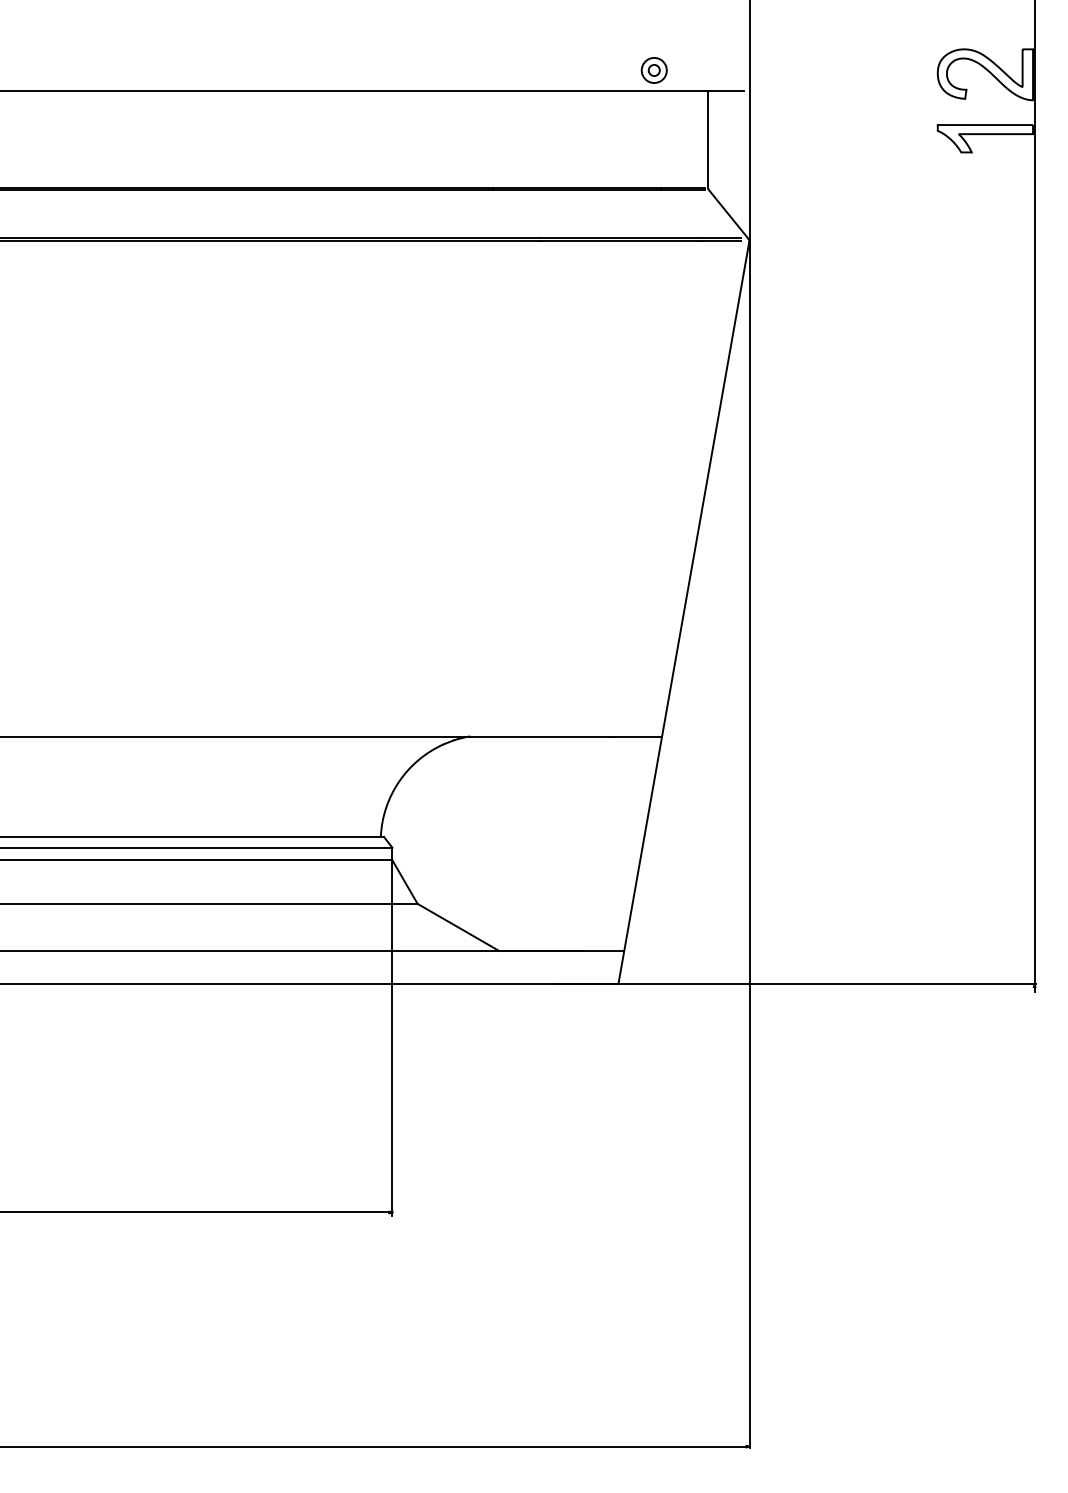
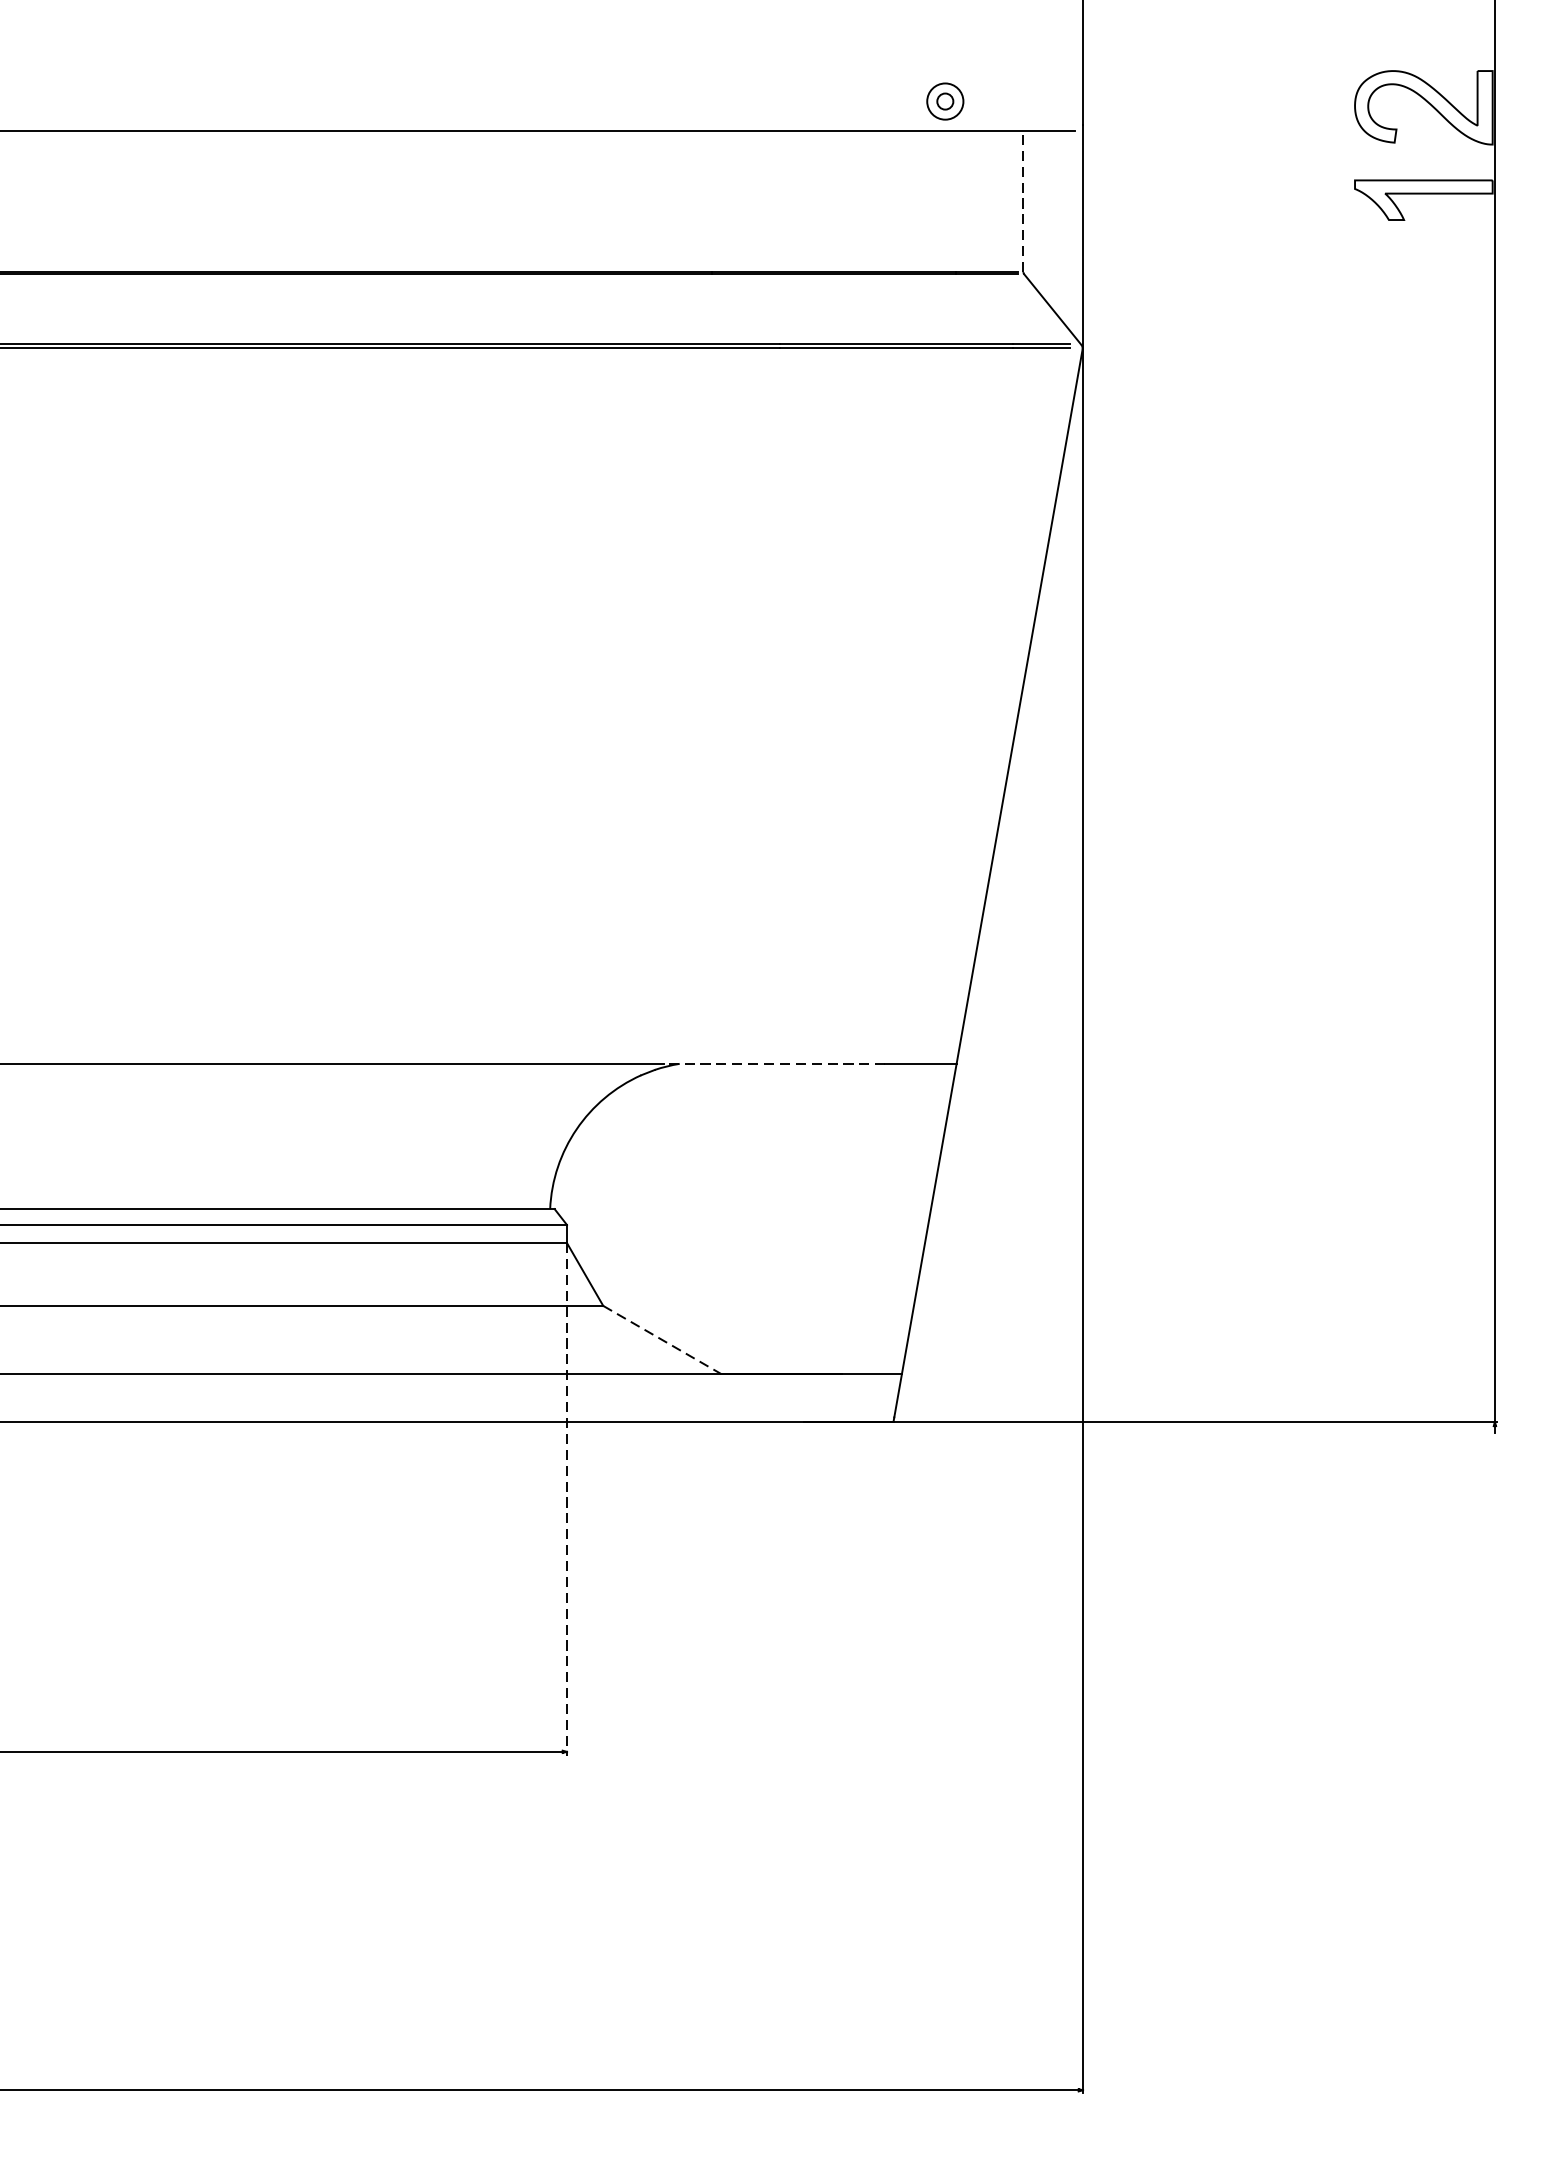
line: (708, 139) -> (1023, 201), solid -> dashed
line: (536, 736) -> (775, 1064), solid -> dashed
line: (458, 927) -> (662, 1340), solid -> dashed
line: (392, 1037) -> (567, 1499), solid -> dashed

